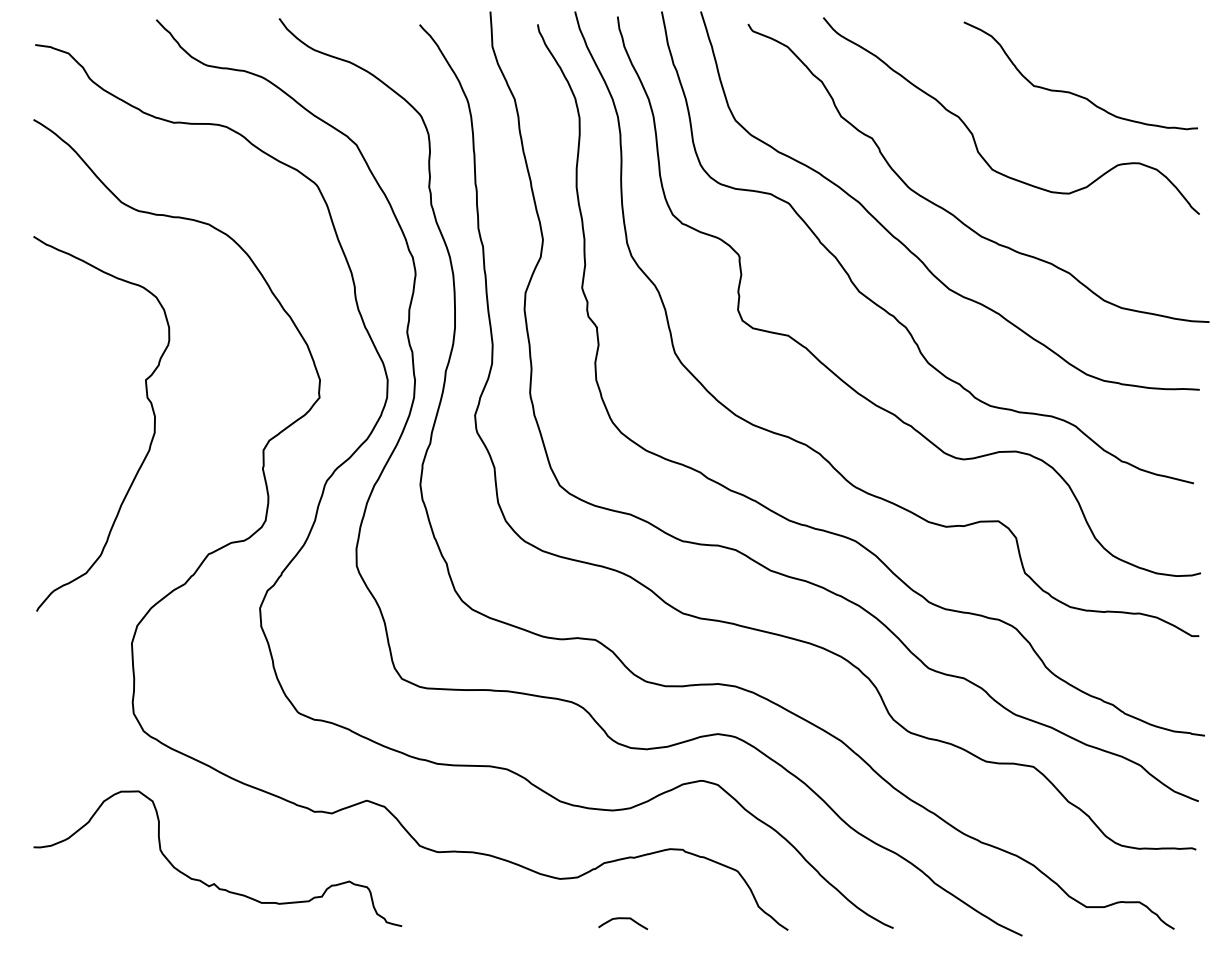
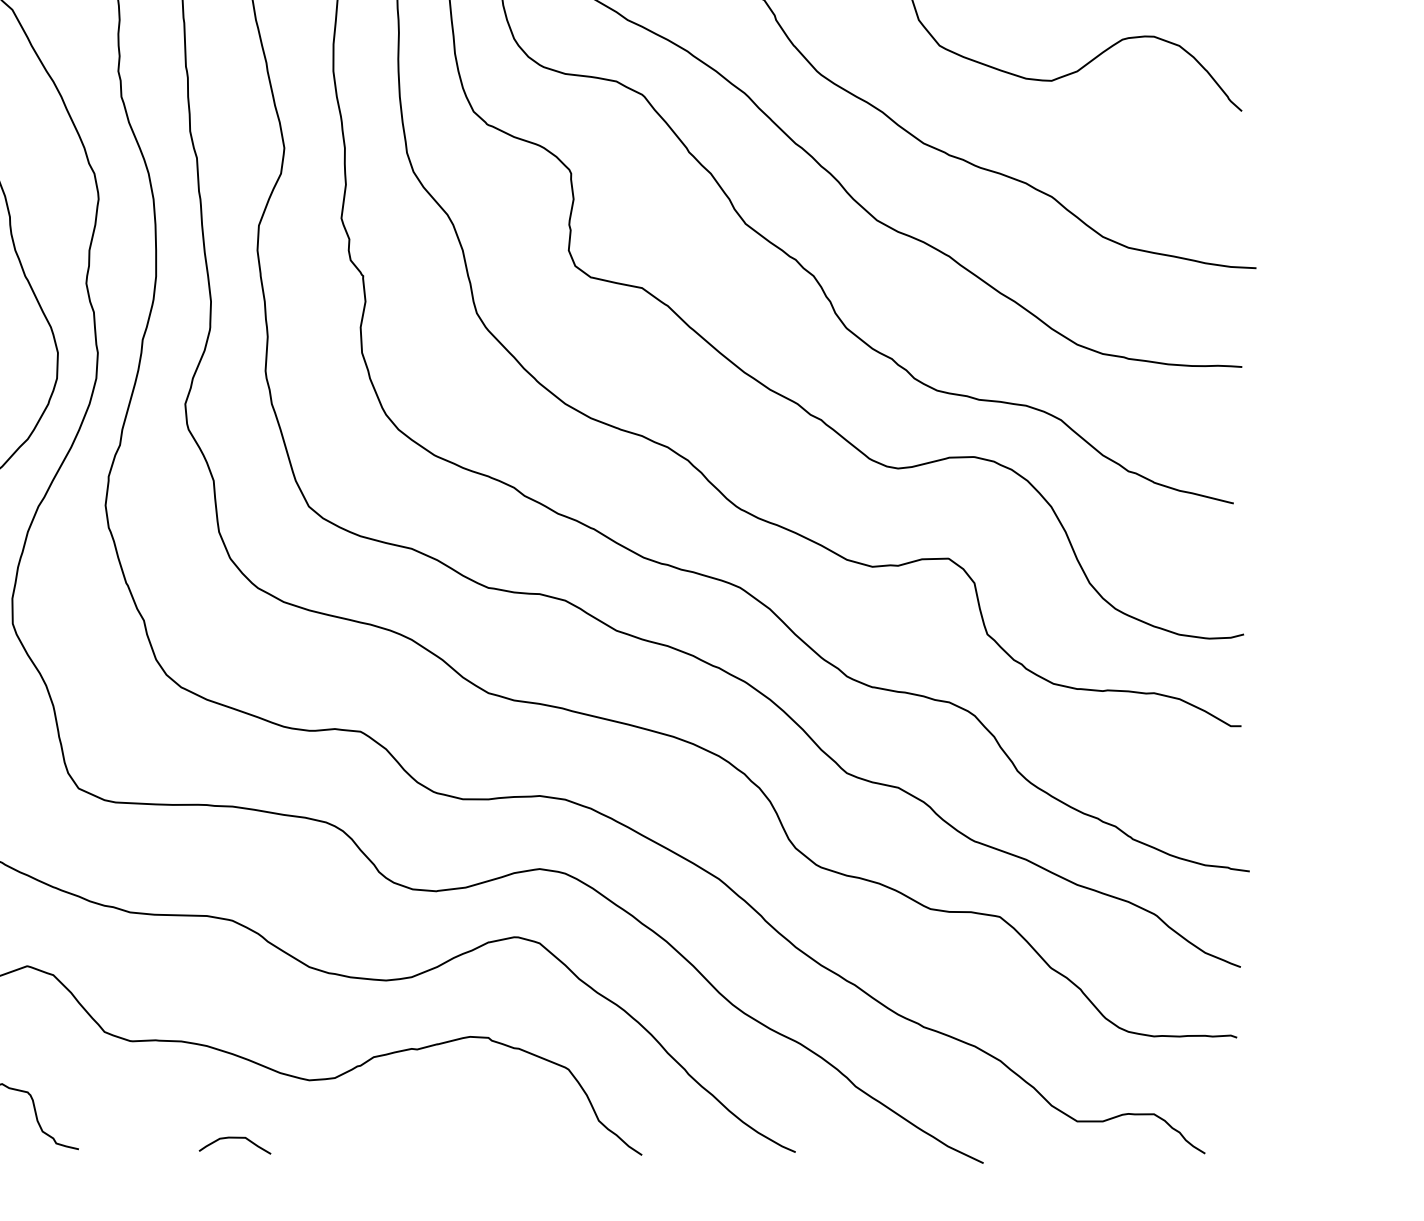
curve: (623, 919) -> (235, 1139), moved

